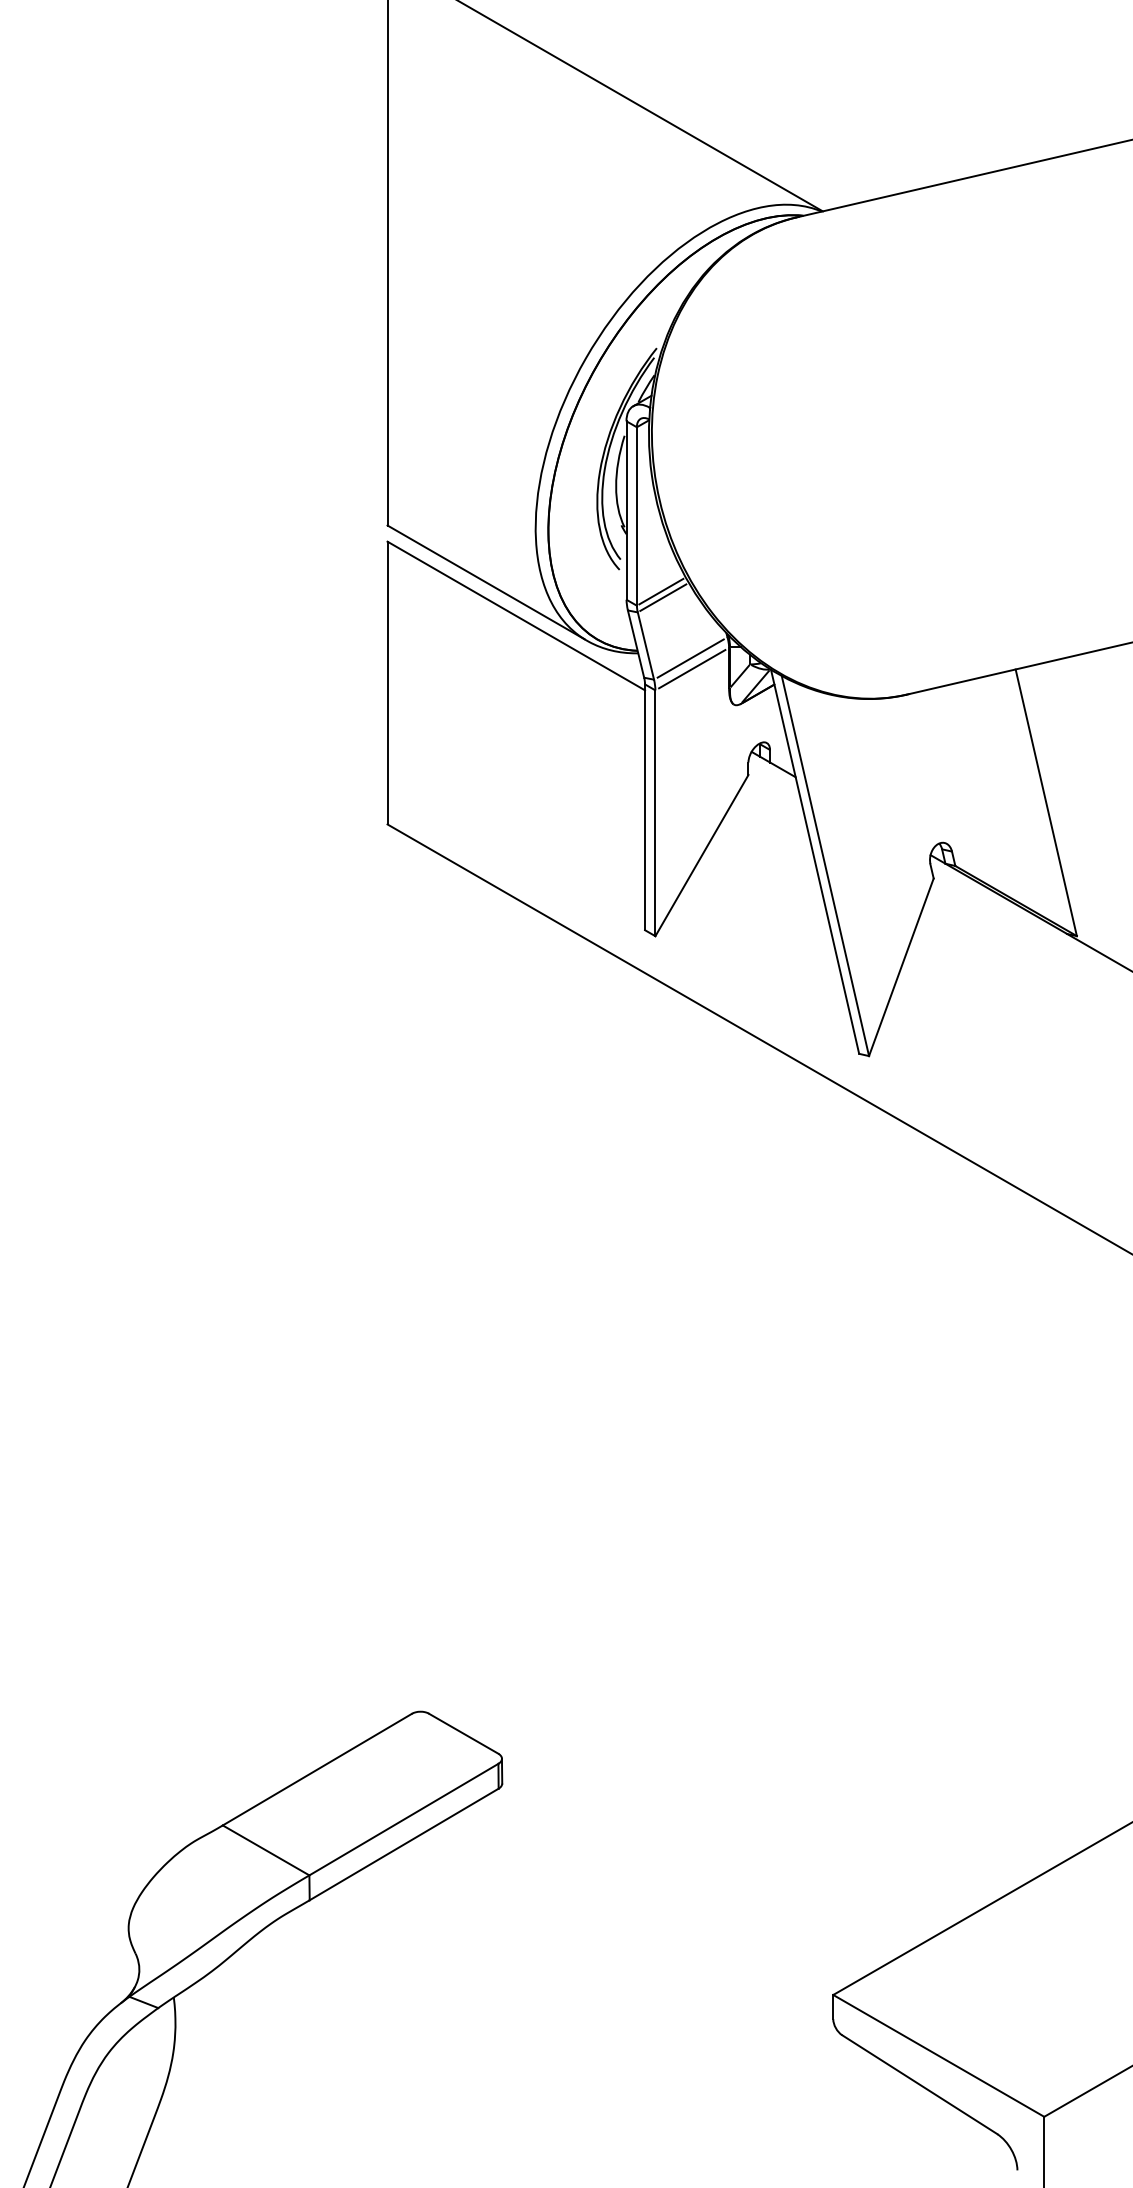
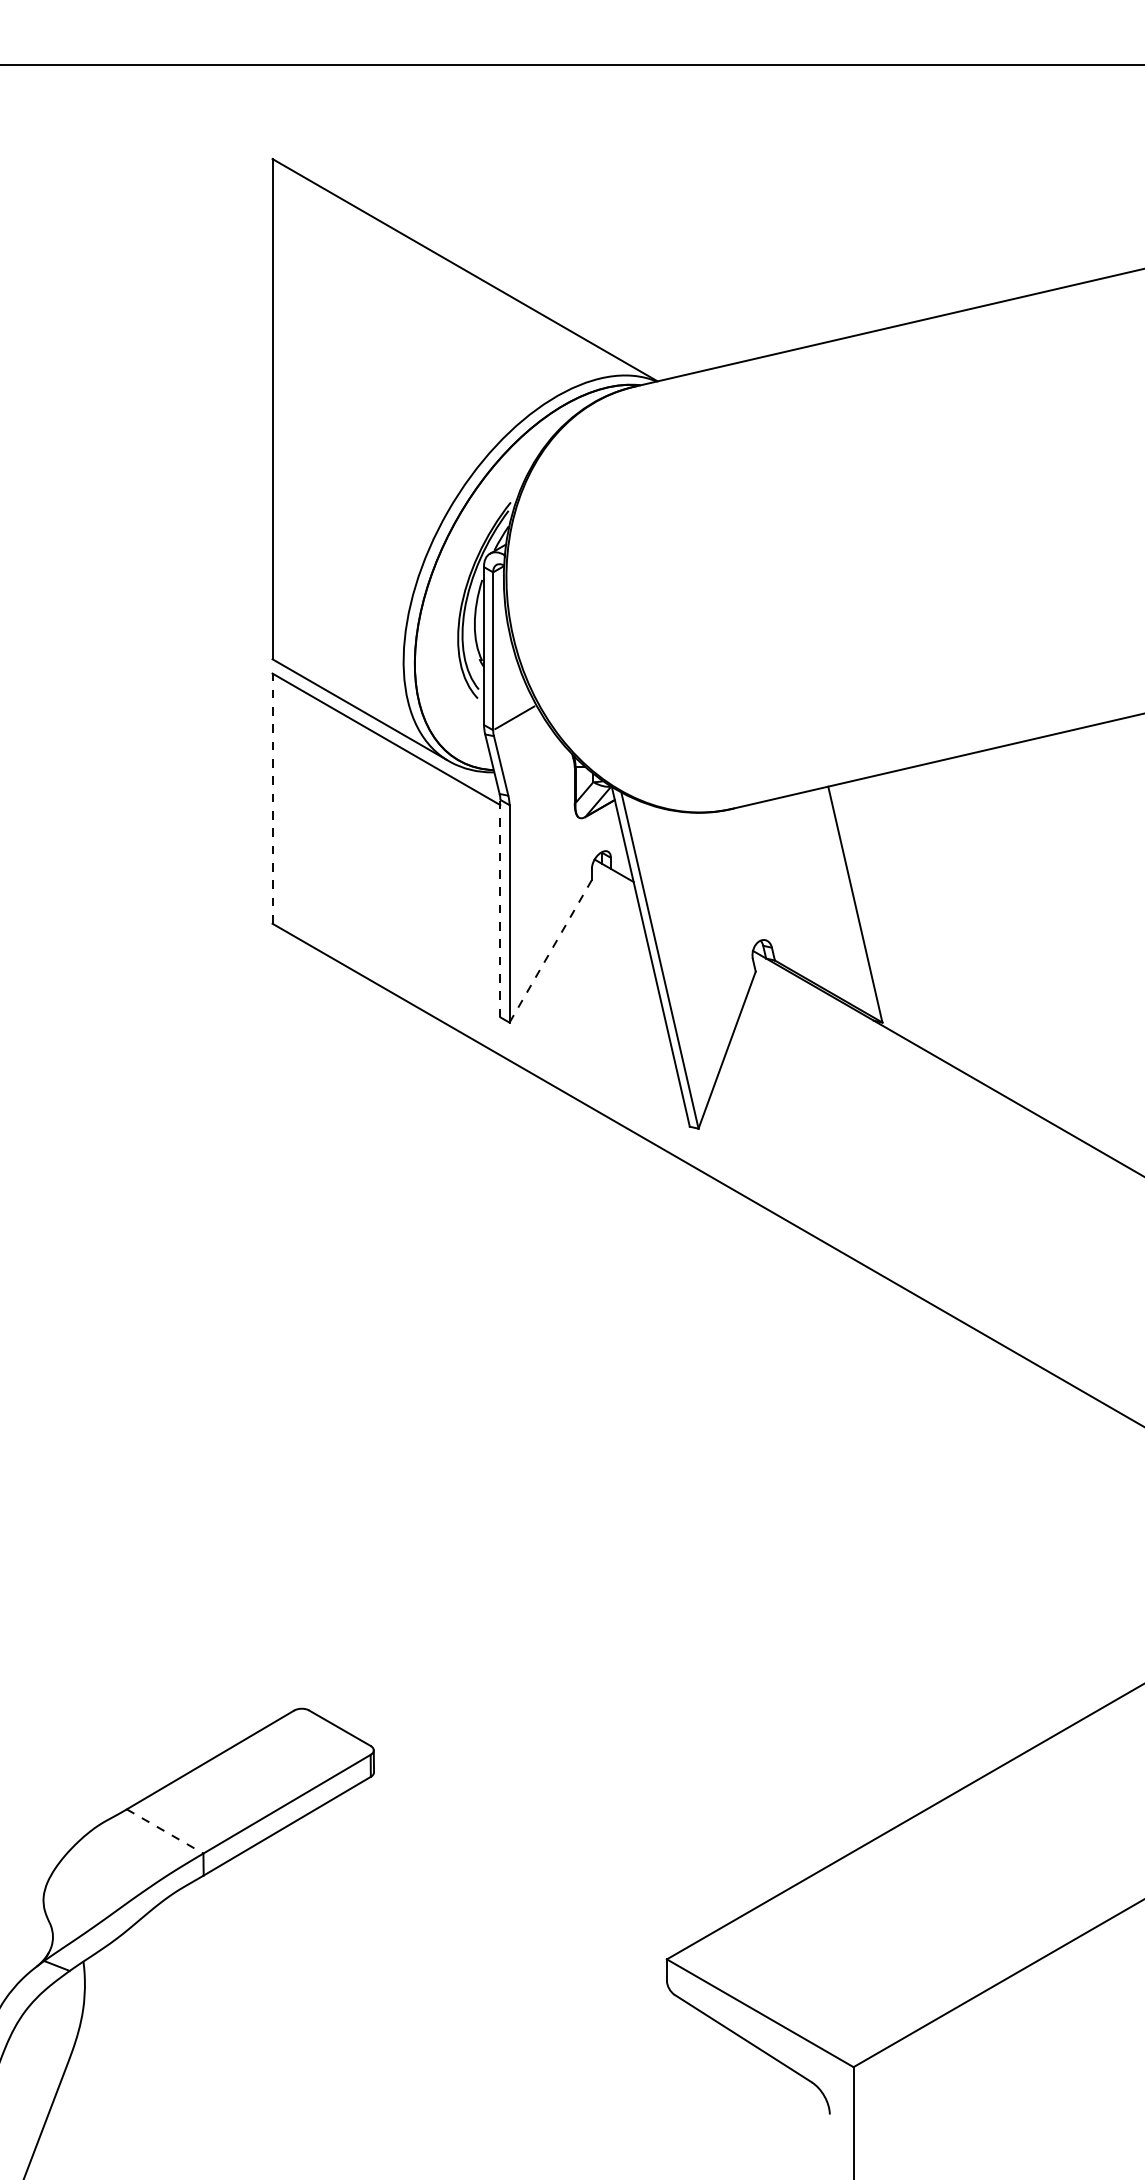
line: (663, 596) -> (516, 722), removed
line: (690, 657) -> (540, 776), removed
line: (691, 669) -> (541, 786), removed
line: (387, 682) -> (272, 798), solid -> dashed
line: (645, 807) -> (500, 908), solid -> dashed
line: (701, 854) -> (550, 950), solid -> dashed
line: (266, 1850) -> (165, 1831), solid -> dashed

